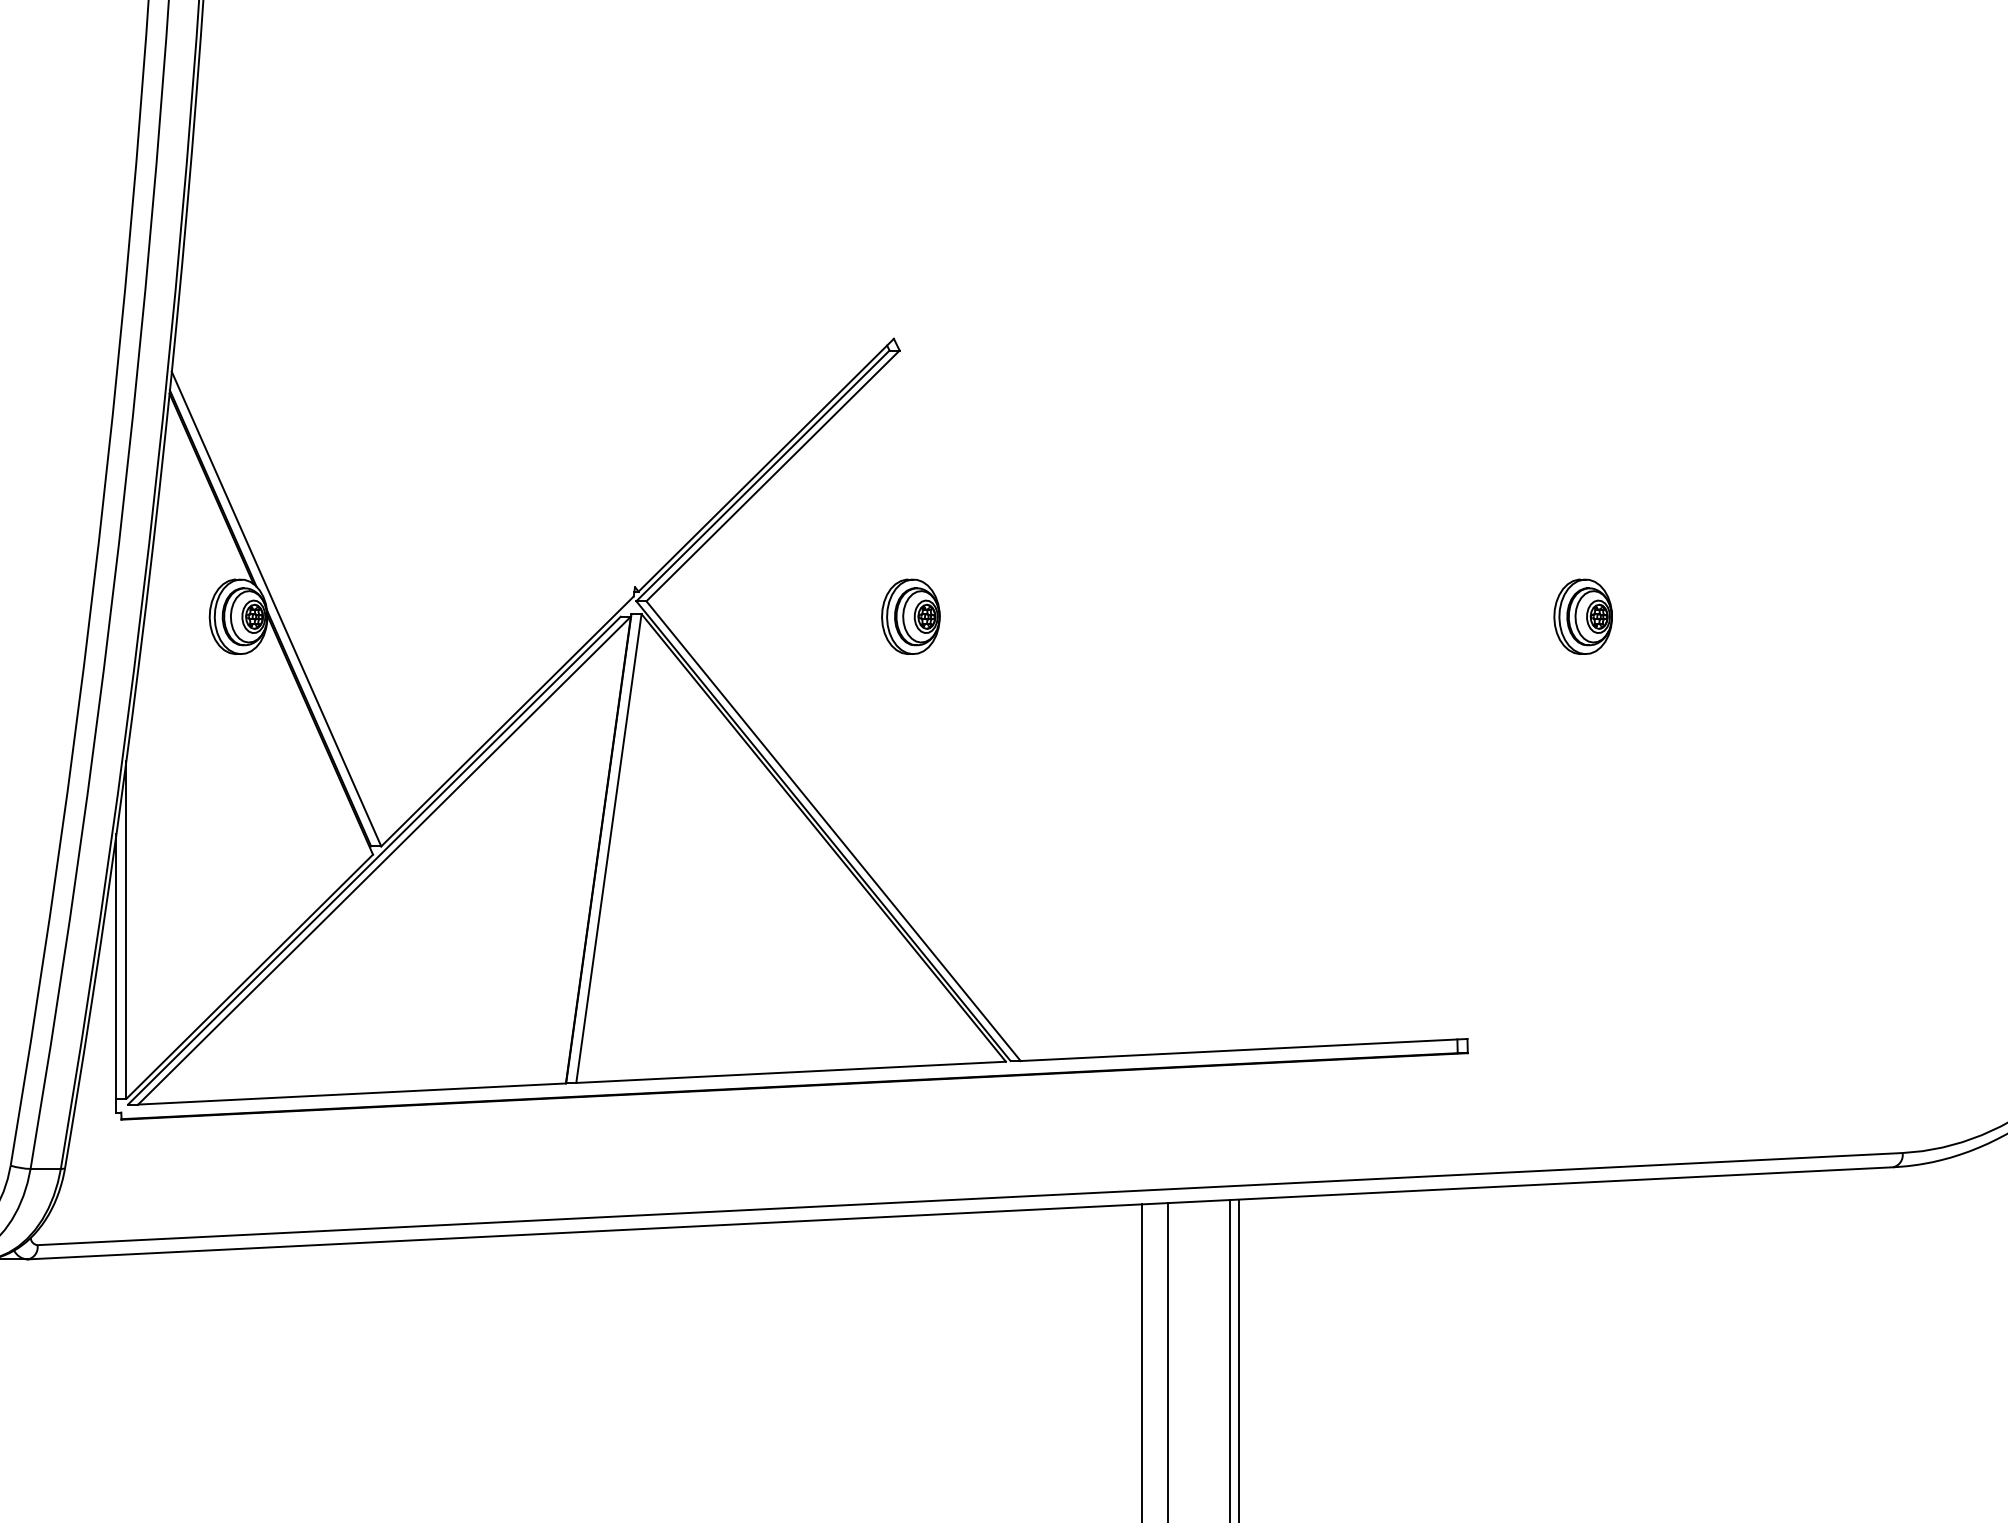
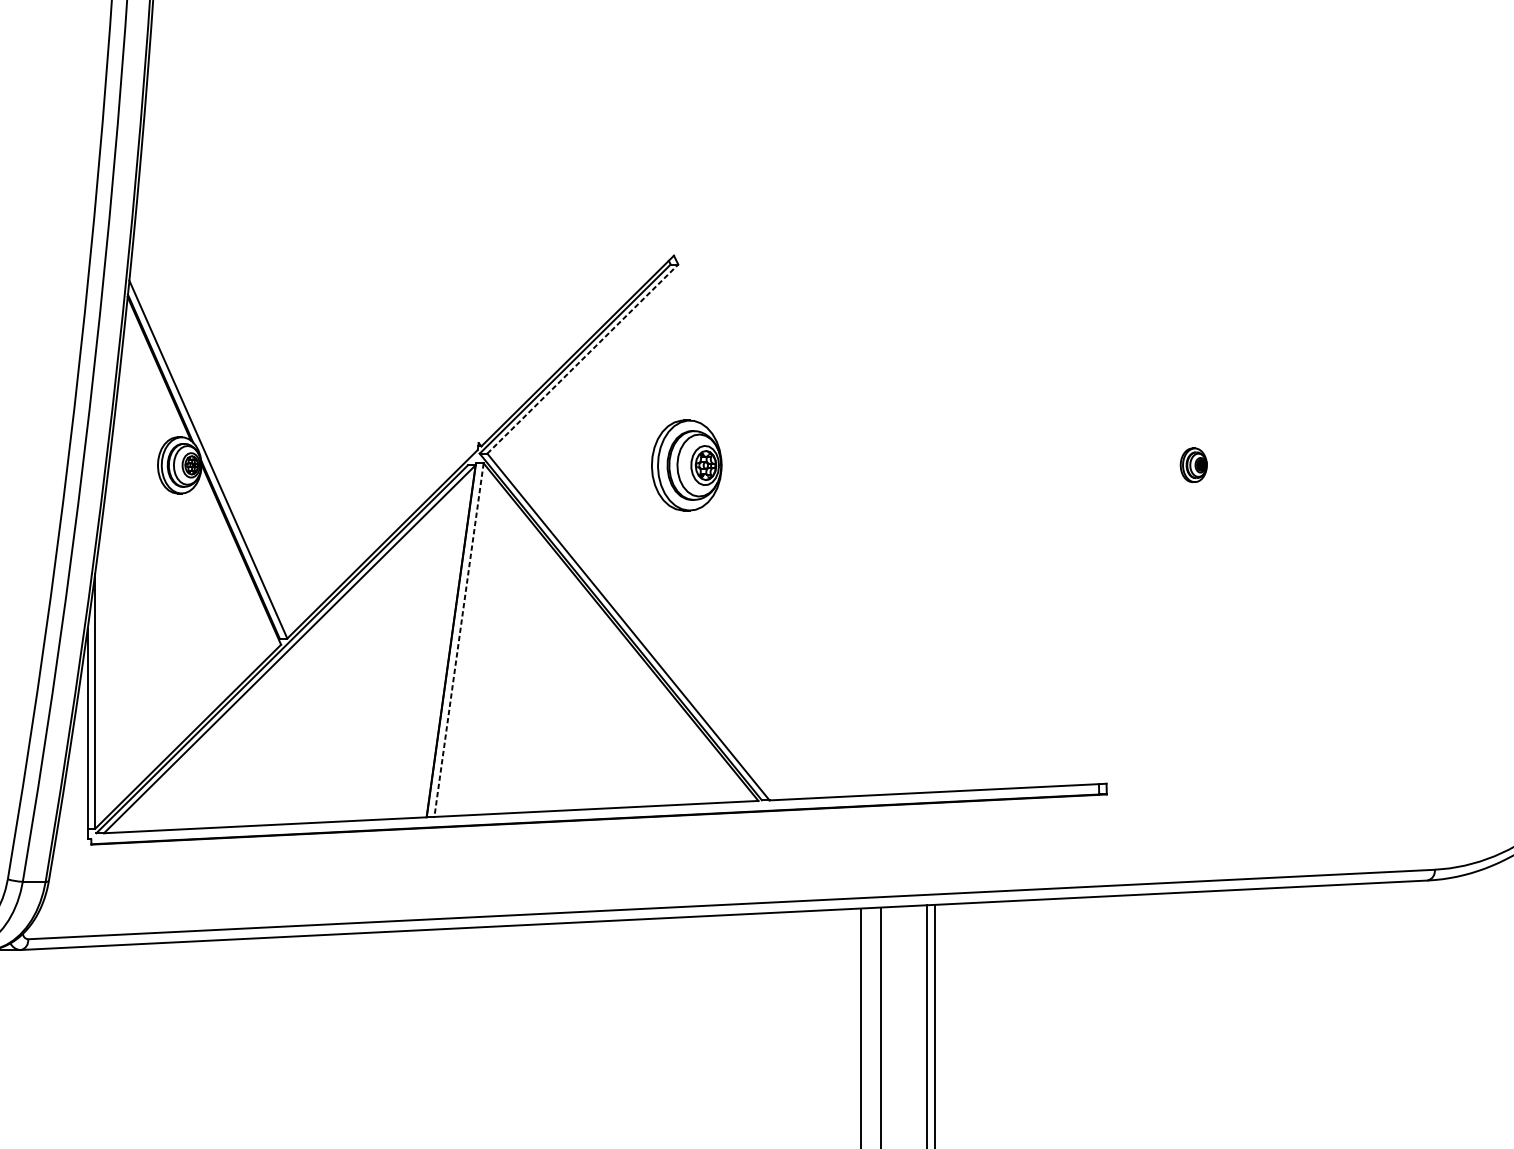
line: (773, 475) -> (583, 358), solid -> dashed
part: (910, 616) -> (686, 465), size x1.6
part: (1582, 616) -> (1193, 465), size x0.6
line: (608, 848) -> (458, 640), solid -> dashed

